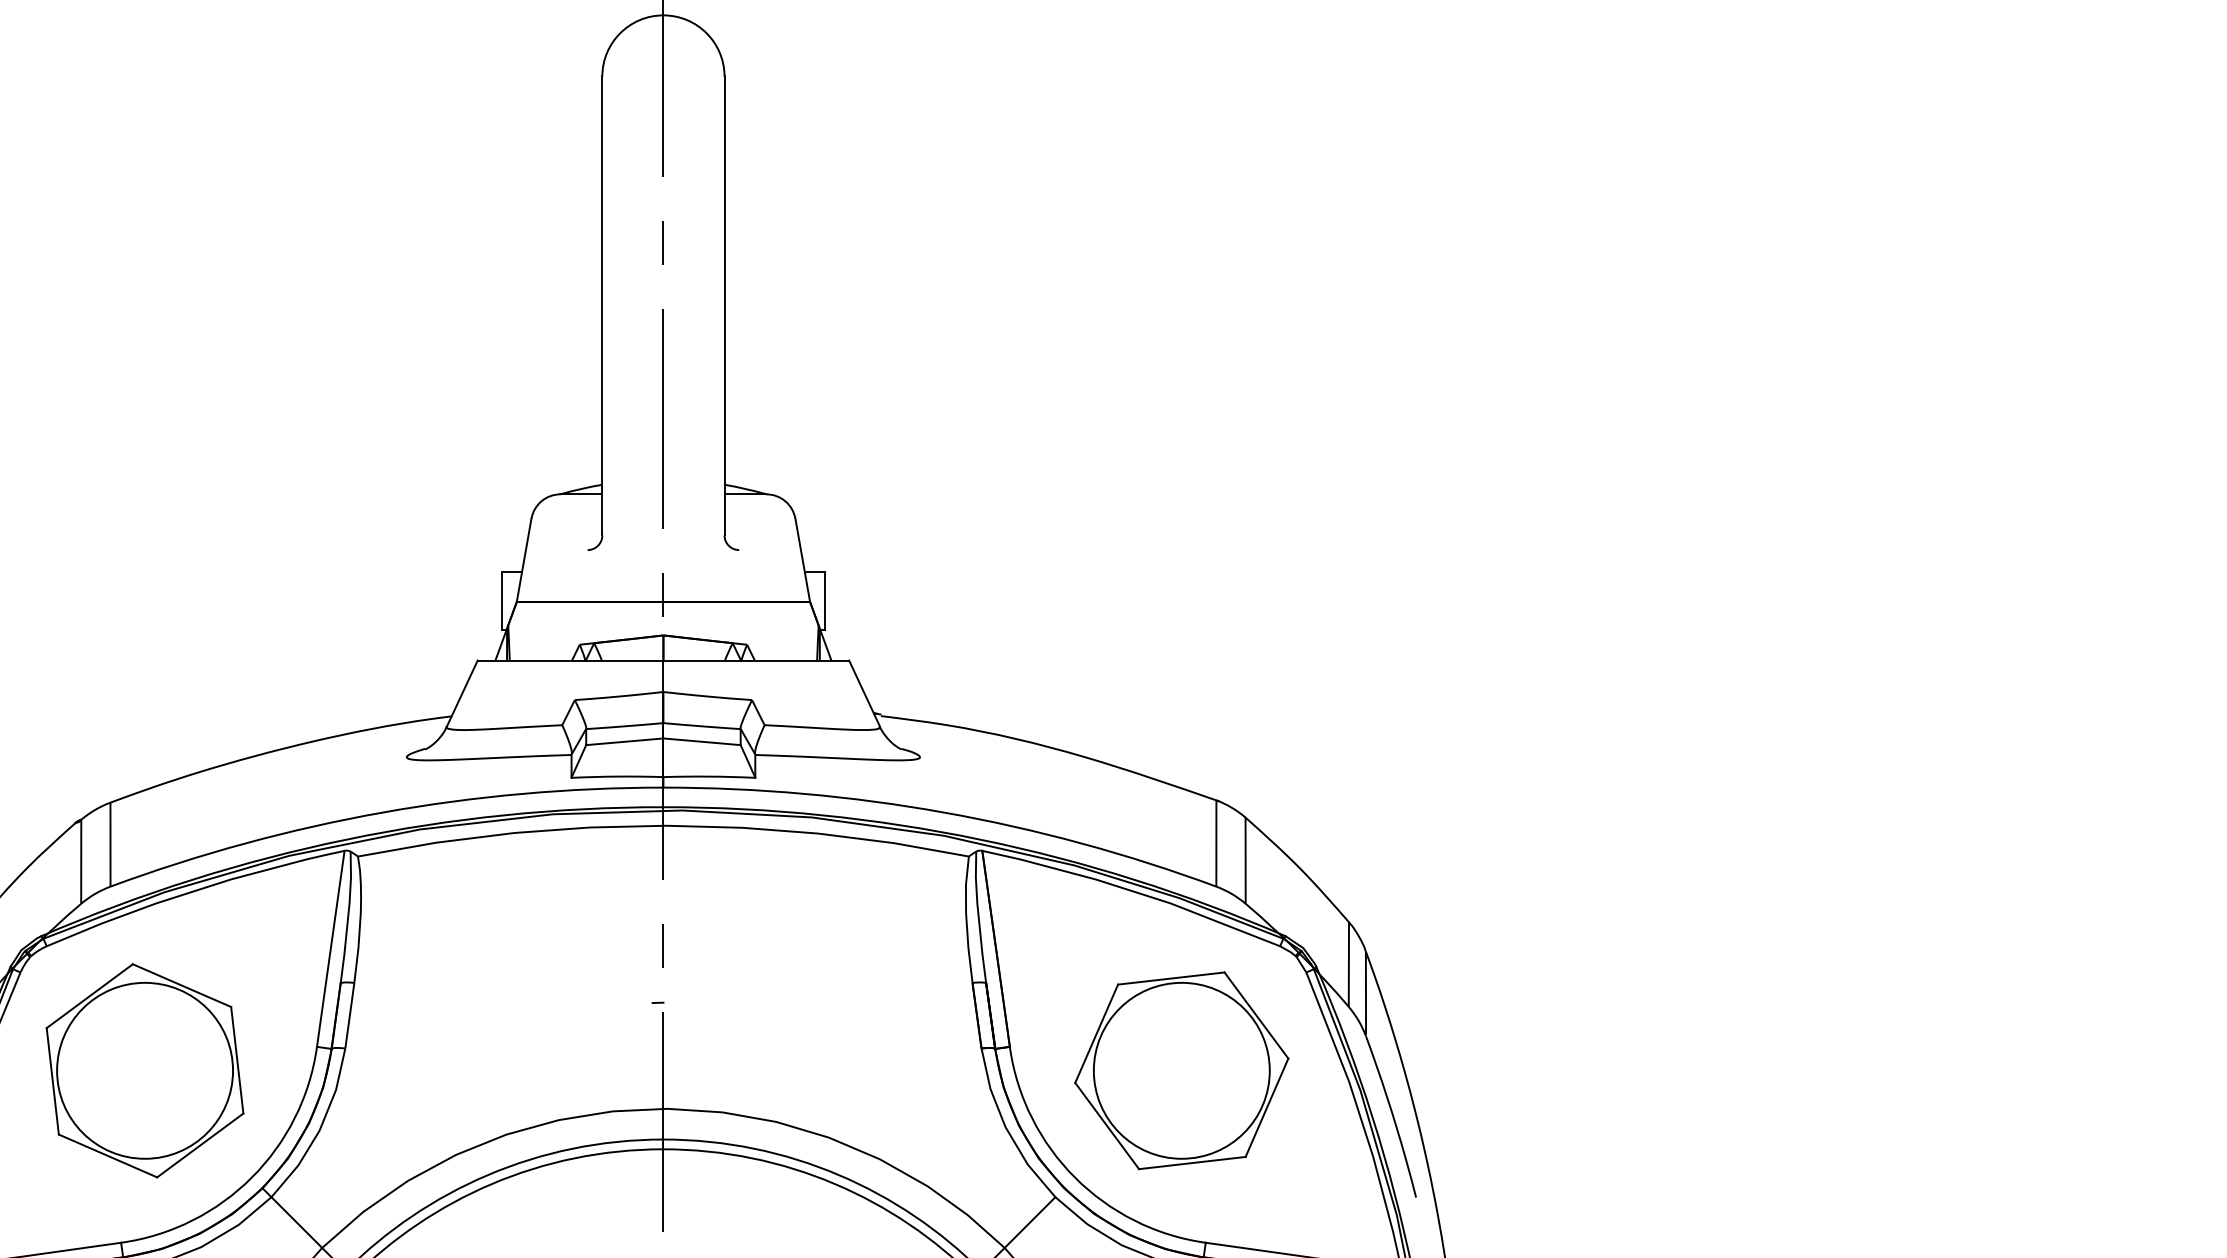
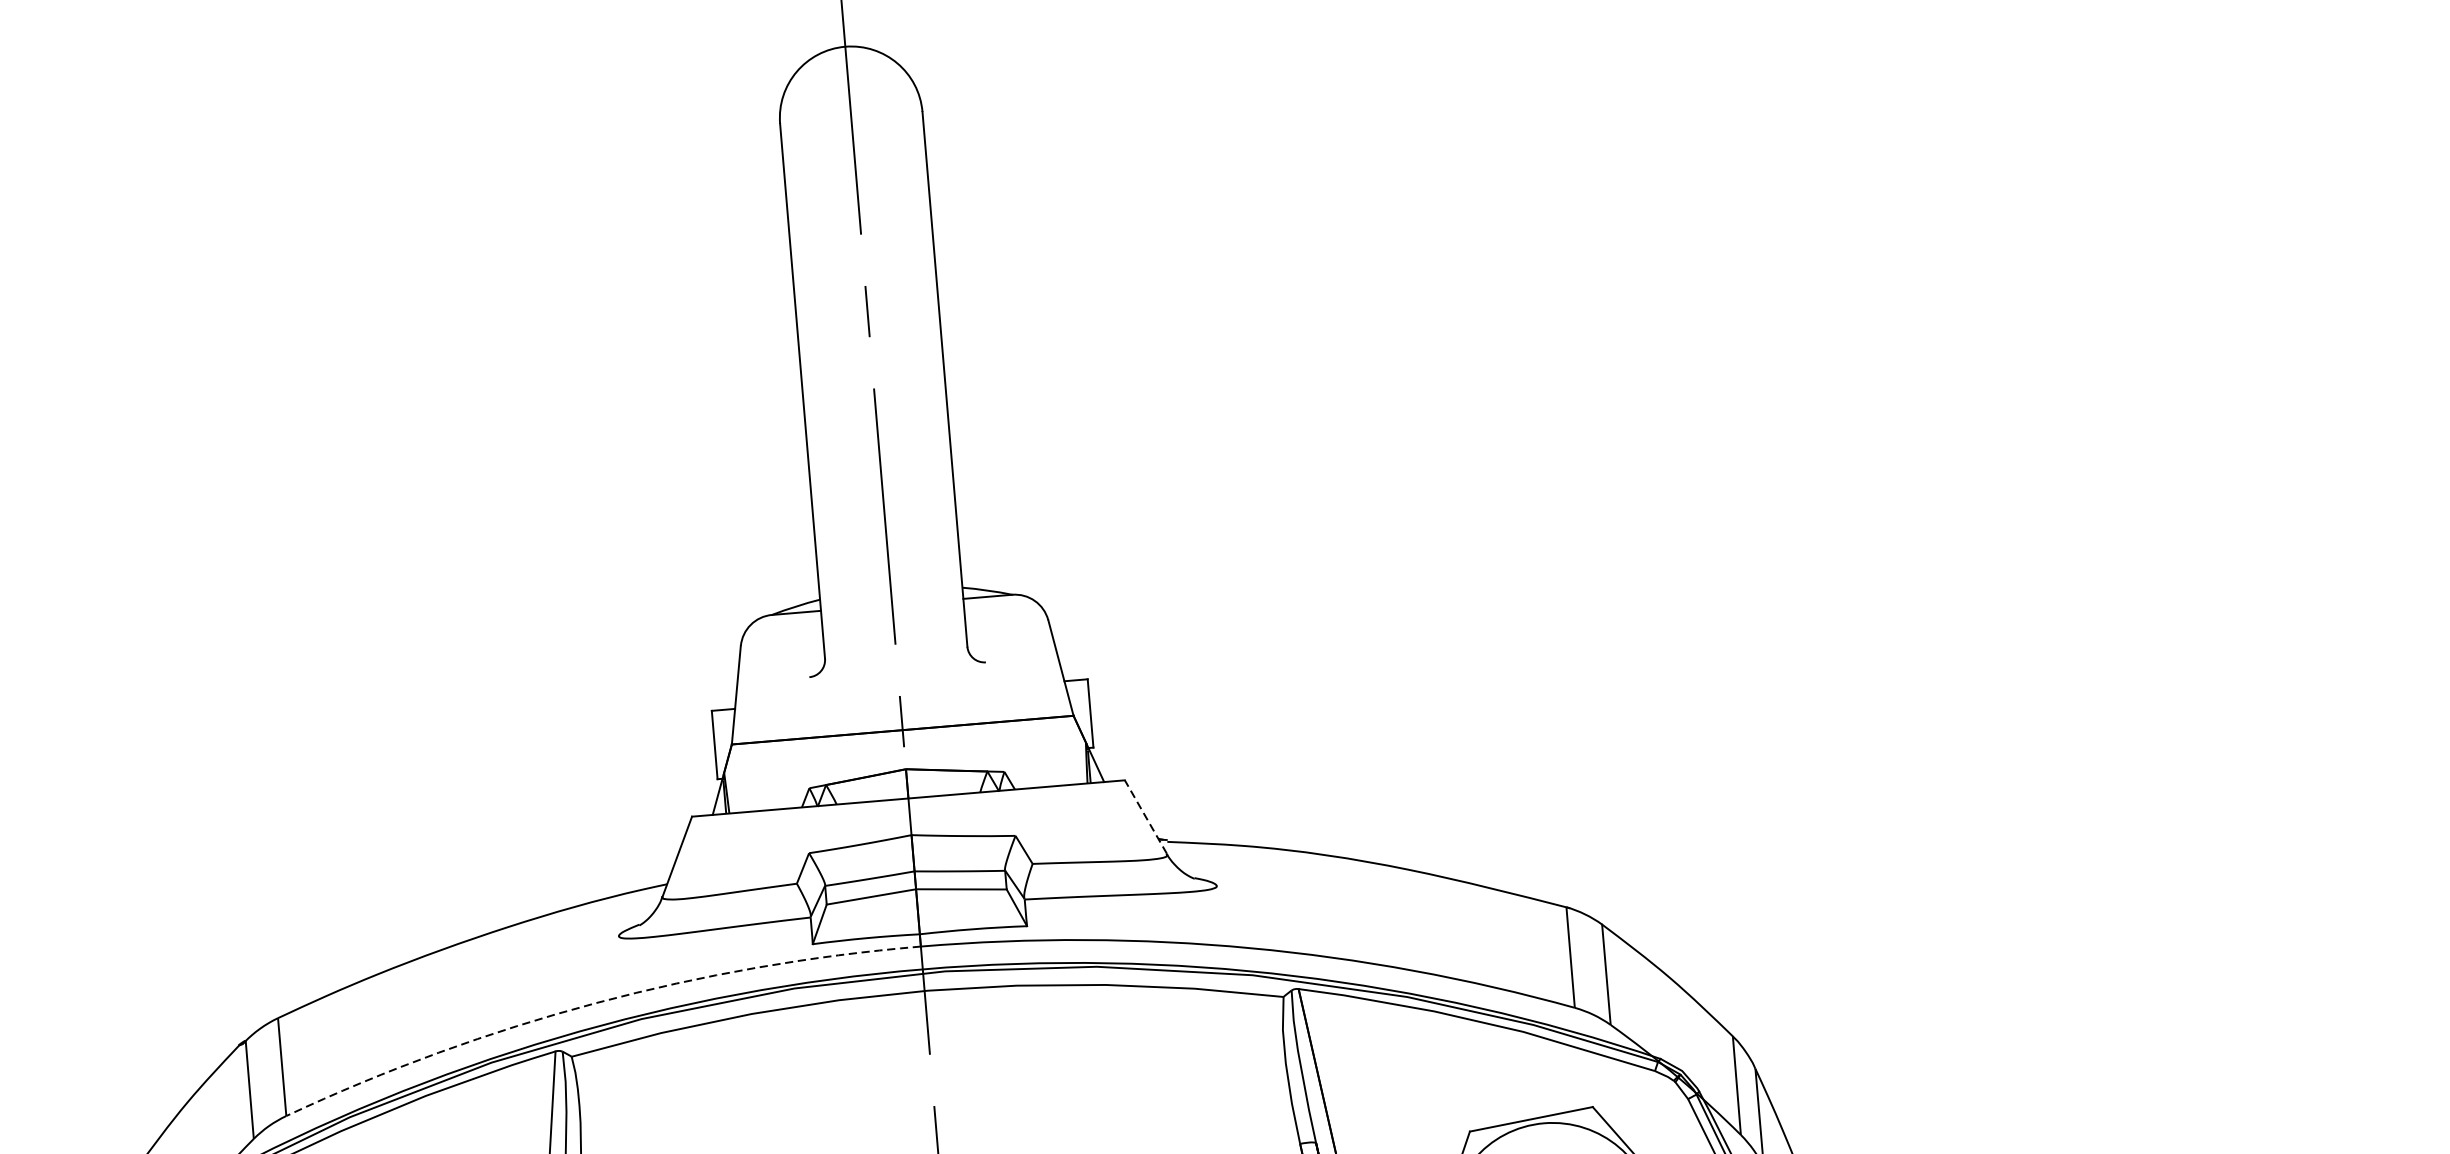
line: (864, 692) -> (1145, 816), solid -> dashed
arc: (382, 812) -> (595, 1003), solid -> dashed

